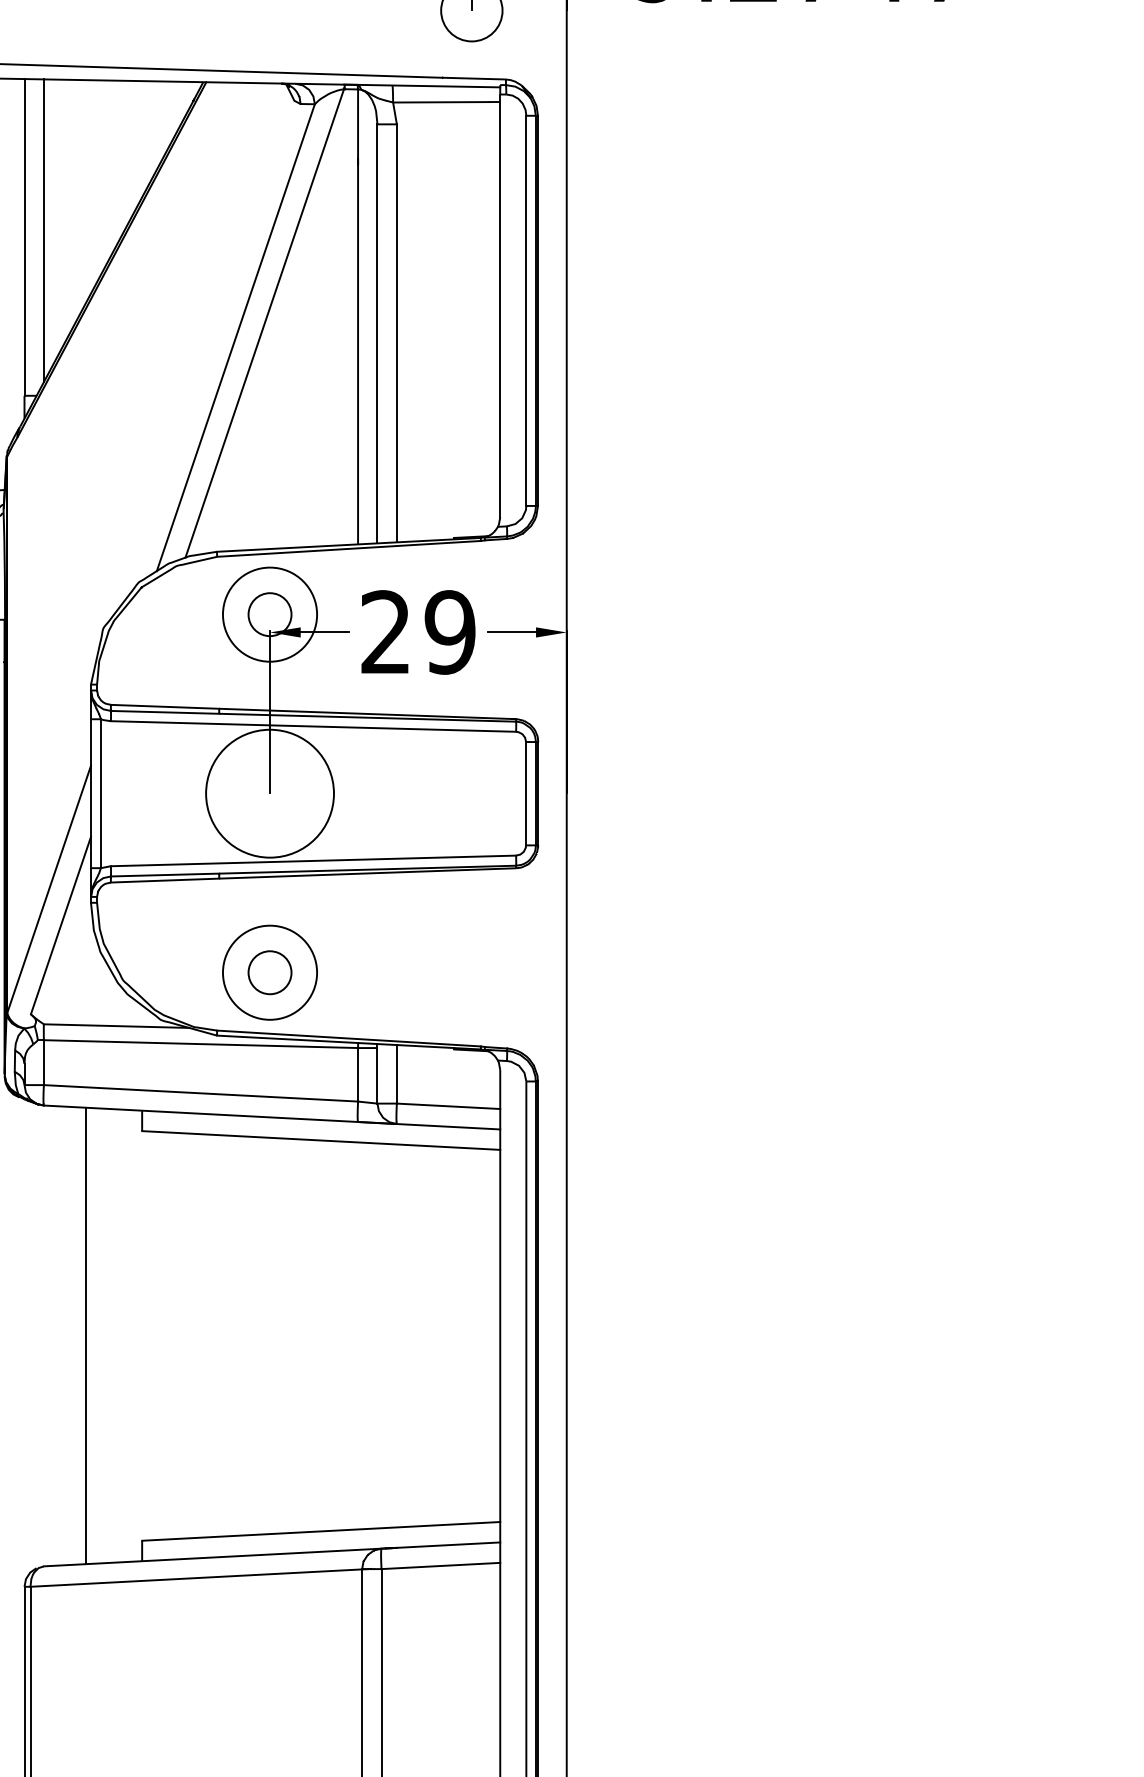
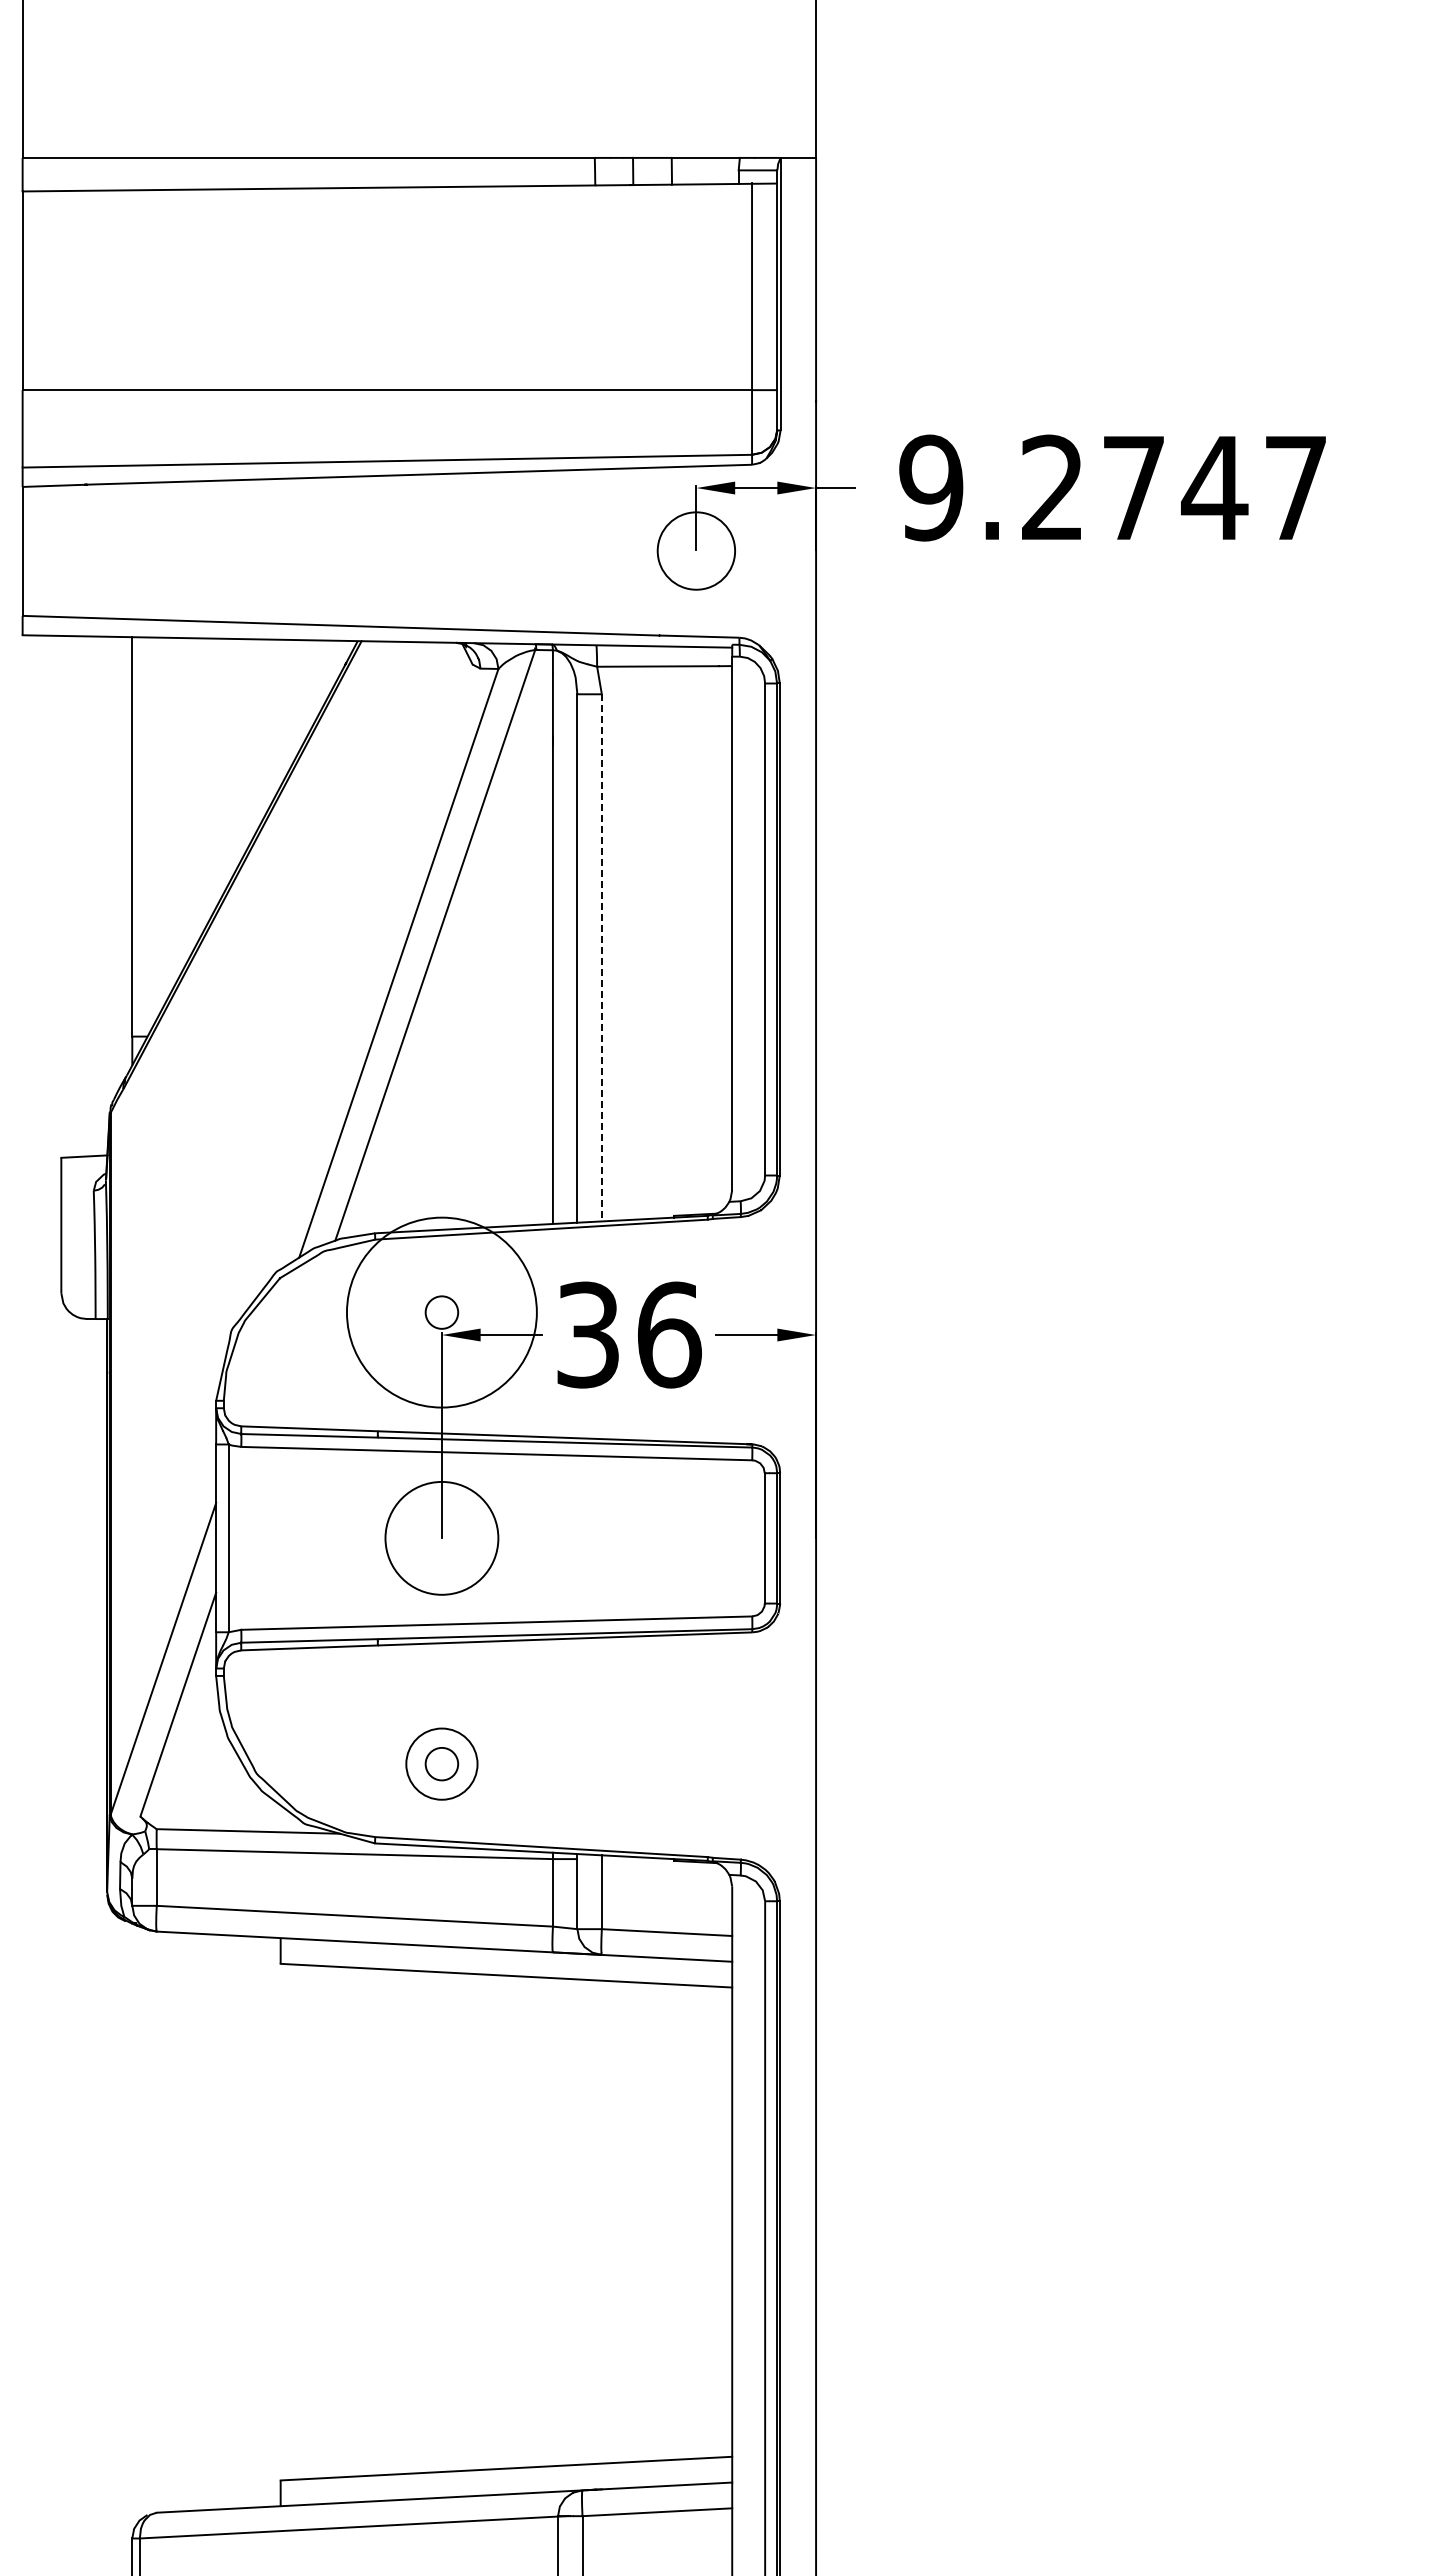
line: (43, 230) -> (156, 828), removed
line: (396, 333) -> (601, 957), solid -> dashed
circle: (269, 614) -> (441, 1312), size x0.6
circle: (269, 614) -> (441, 1312), size x1.6
text: (418, 632) -> (629, 1334), 29 -> 36
circle: (269, 793) -> (441, 1538), size x0.7
circle: (269, 972) -> (441, 1763), size x0.6
circle: (269, 973) -> (441, 1764), size x0.6
line: (85, 1335) -> (209, 2221), removed

